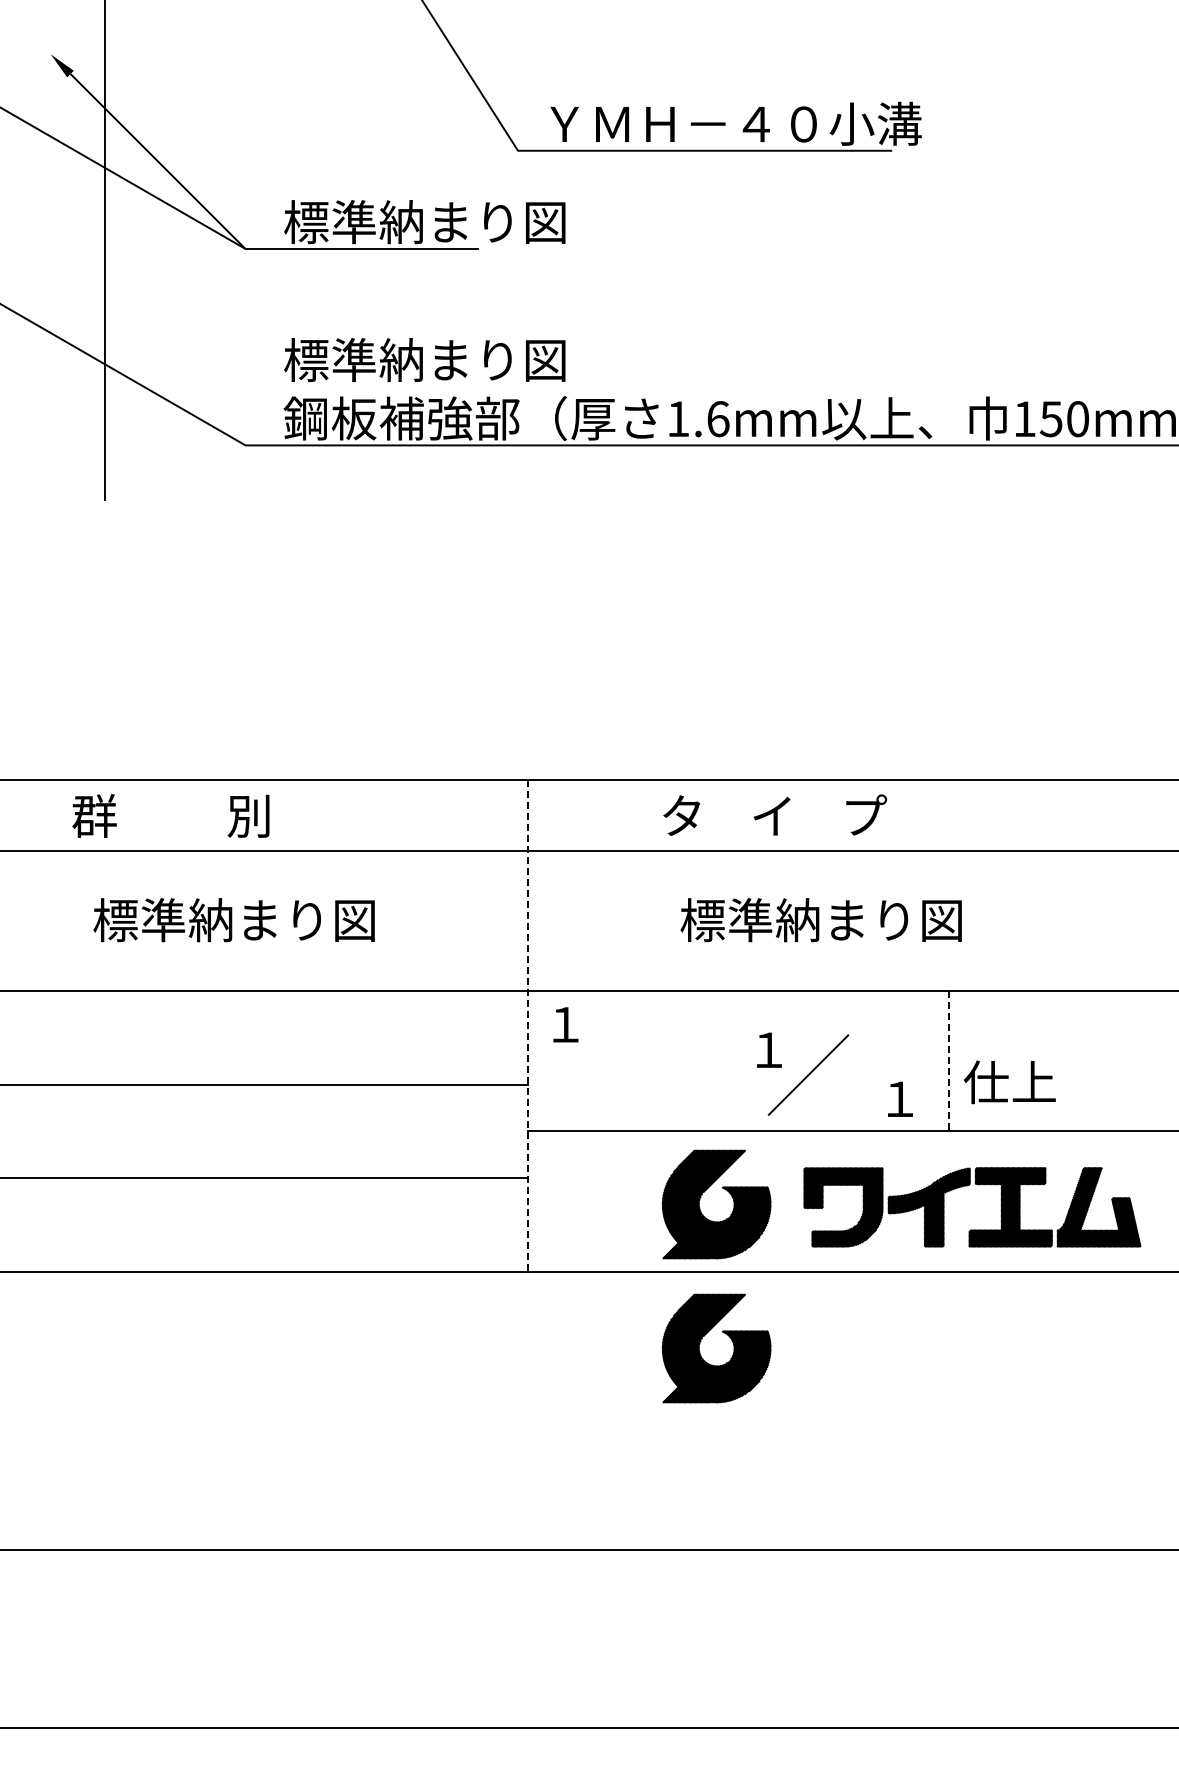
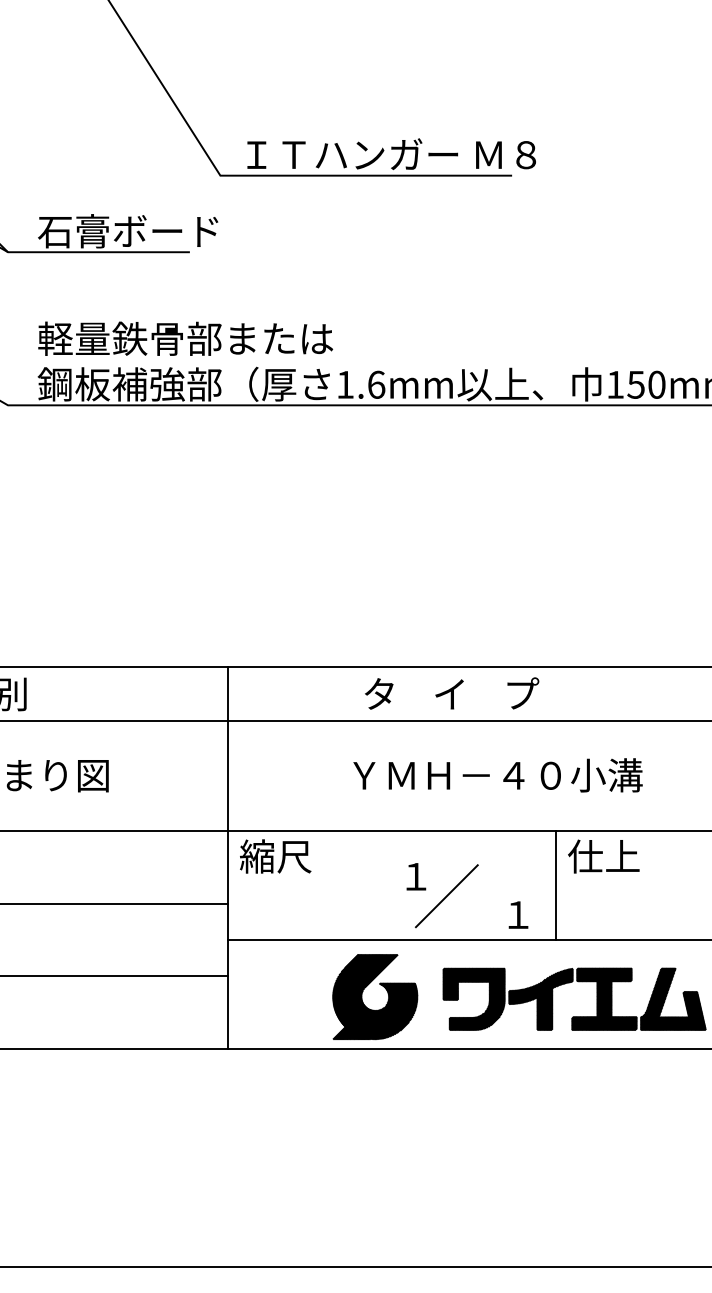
text: (736, 123) -> (390, 154), ＹＭＨ－４０小溝 -> ＩＴハンガー Ｍ８
text: (424, 222) -> (147, 231), 標準納まり図 -> 石膏ボード
text: (473, 360) -> (185, 339), 標準納まり図 -> 軽量鉄骨部または
text: (775, 814) -> (452, 693), moved
text: (869, 920) -> (494, 775), 標準納まり図 -> ＹＭＨ－４０小溝
text: (588, 1024) -> (275, 856), １ -> 縮尺
line: (527, 1026) -> (227, 858), dashed -> solid
line: (948, 1061) -> (555, 885), dashed -> solid
text: (1009, 1082) -> (603, 856), moved
part: (703, 1358) -> (364, 1117), removed

